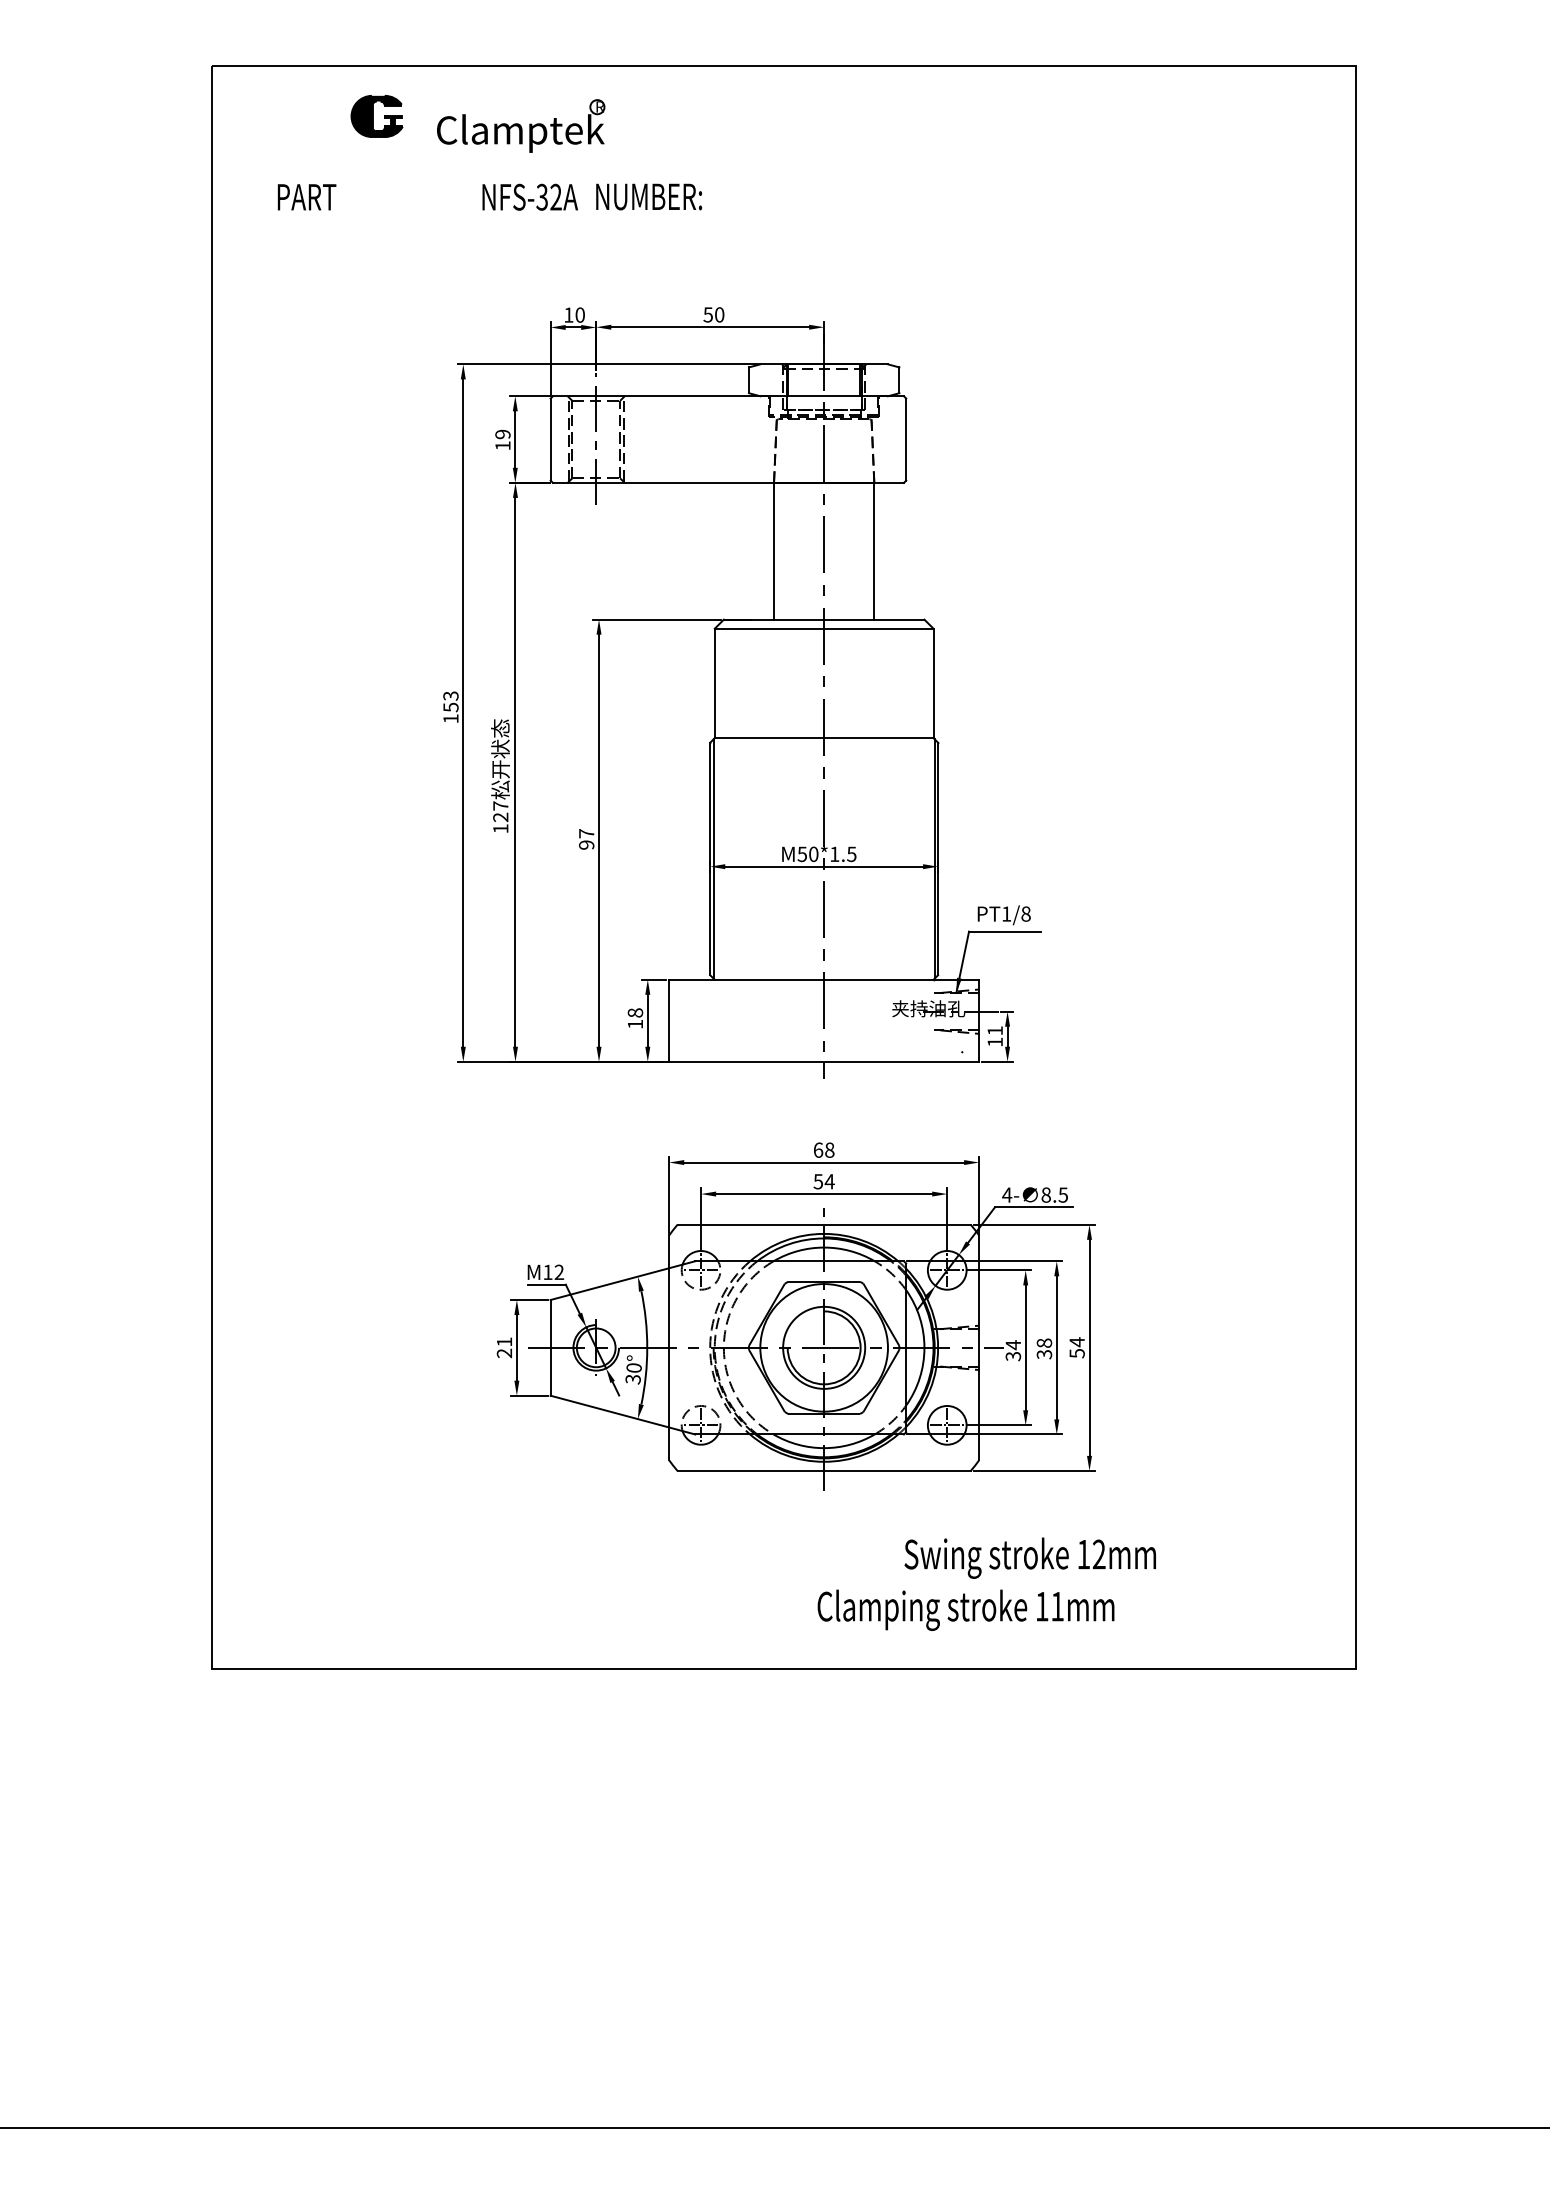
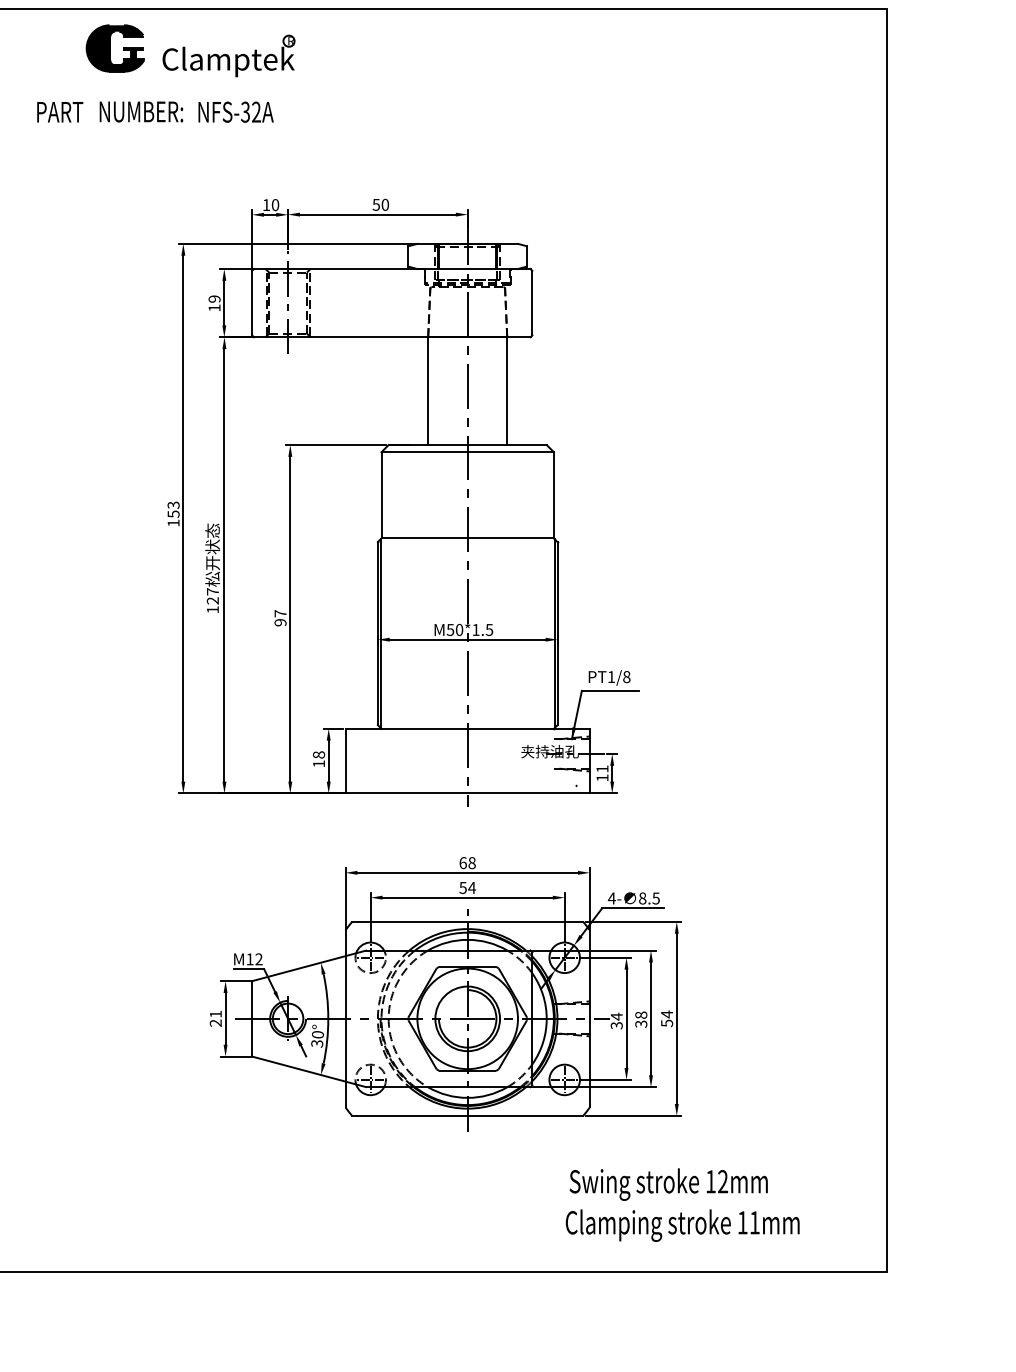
part: (376, 116) -> (114, 48), size x1.43
text: (649, 196) -> (141, 111), moved
text: (1029, 1557) -> (668, 1184), moved
text: (965, 1609) -> (682, 1225), moved

